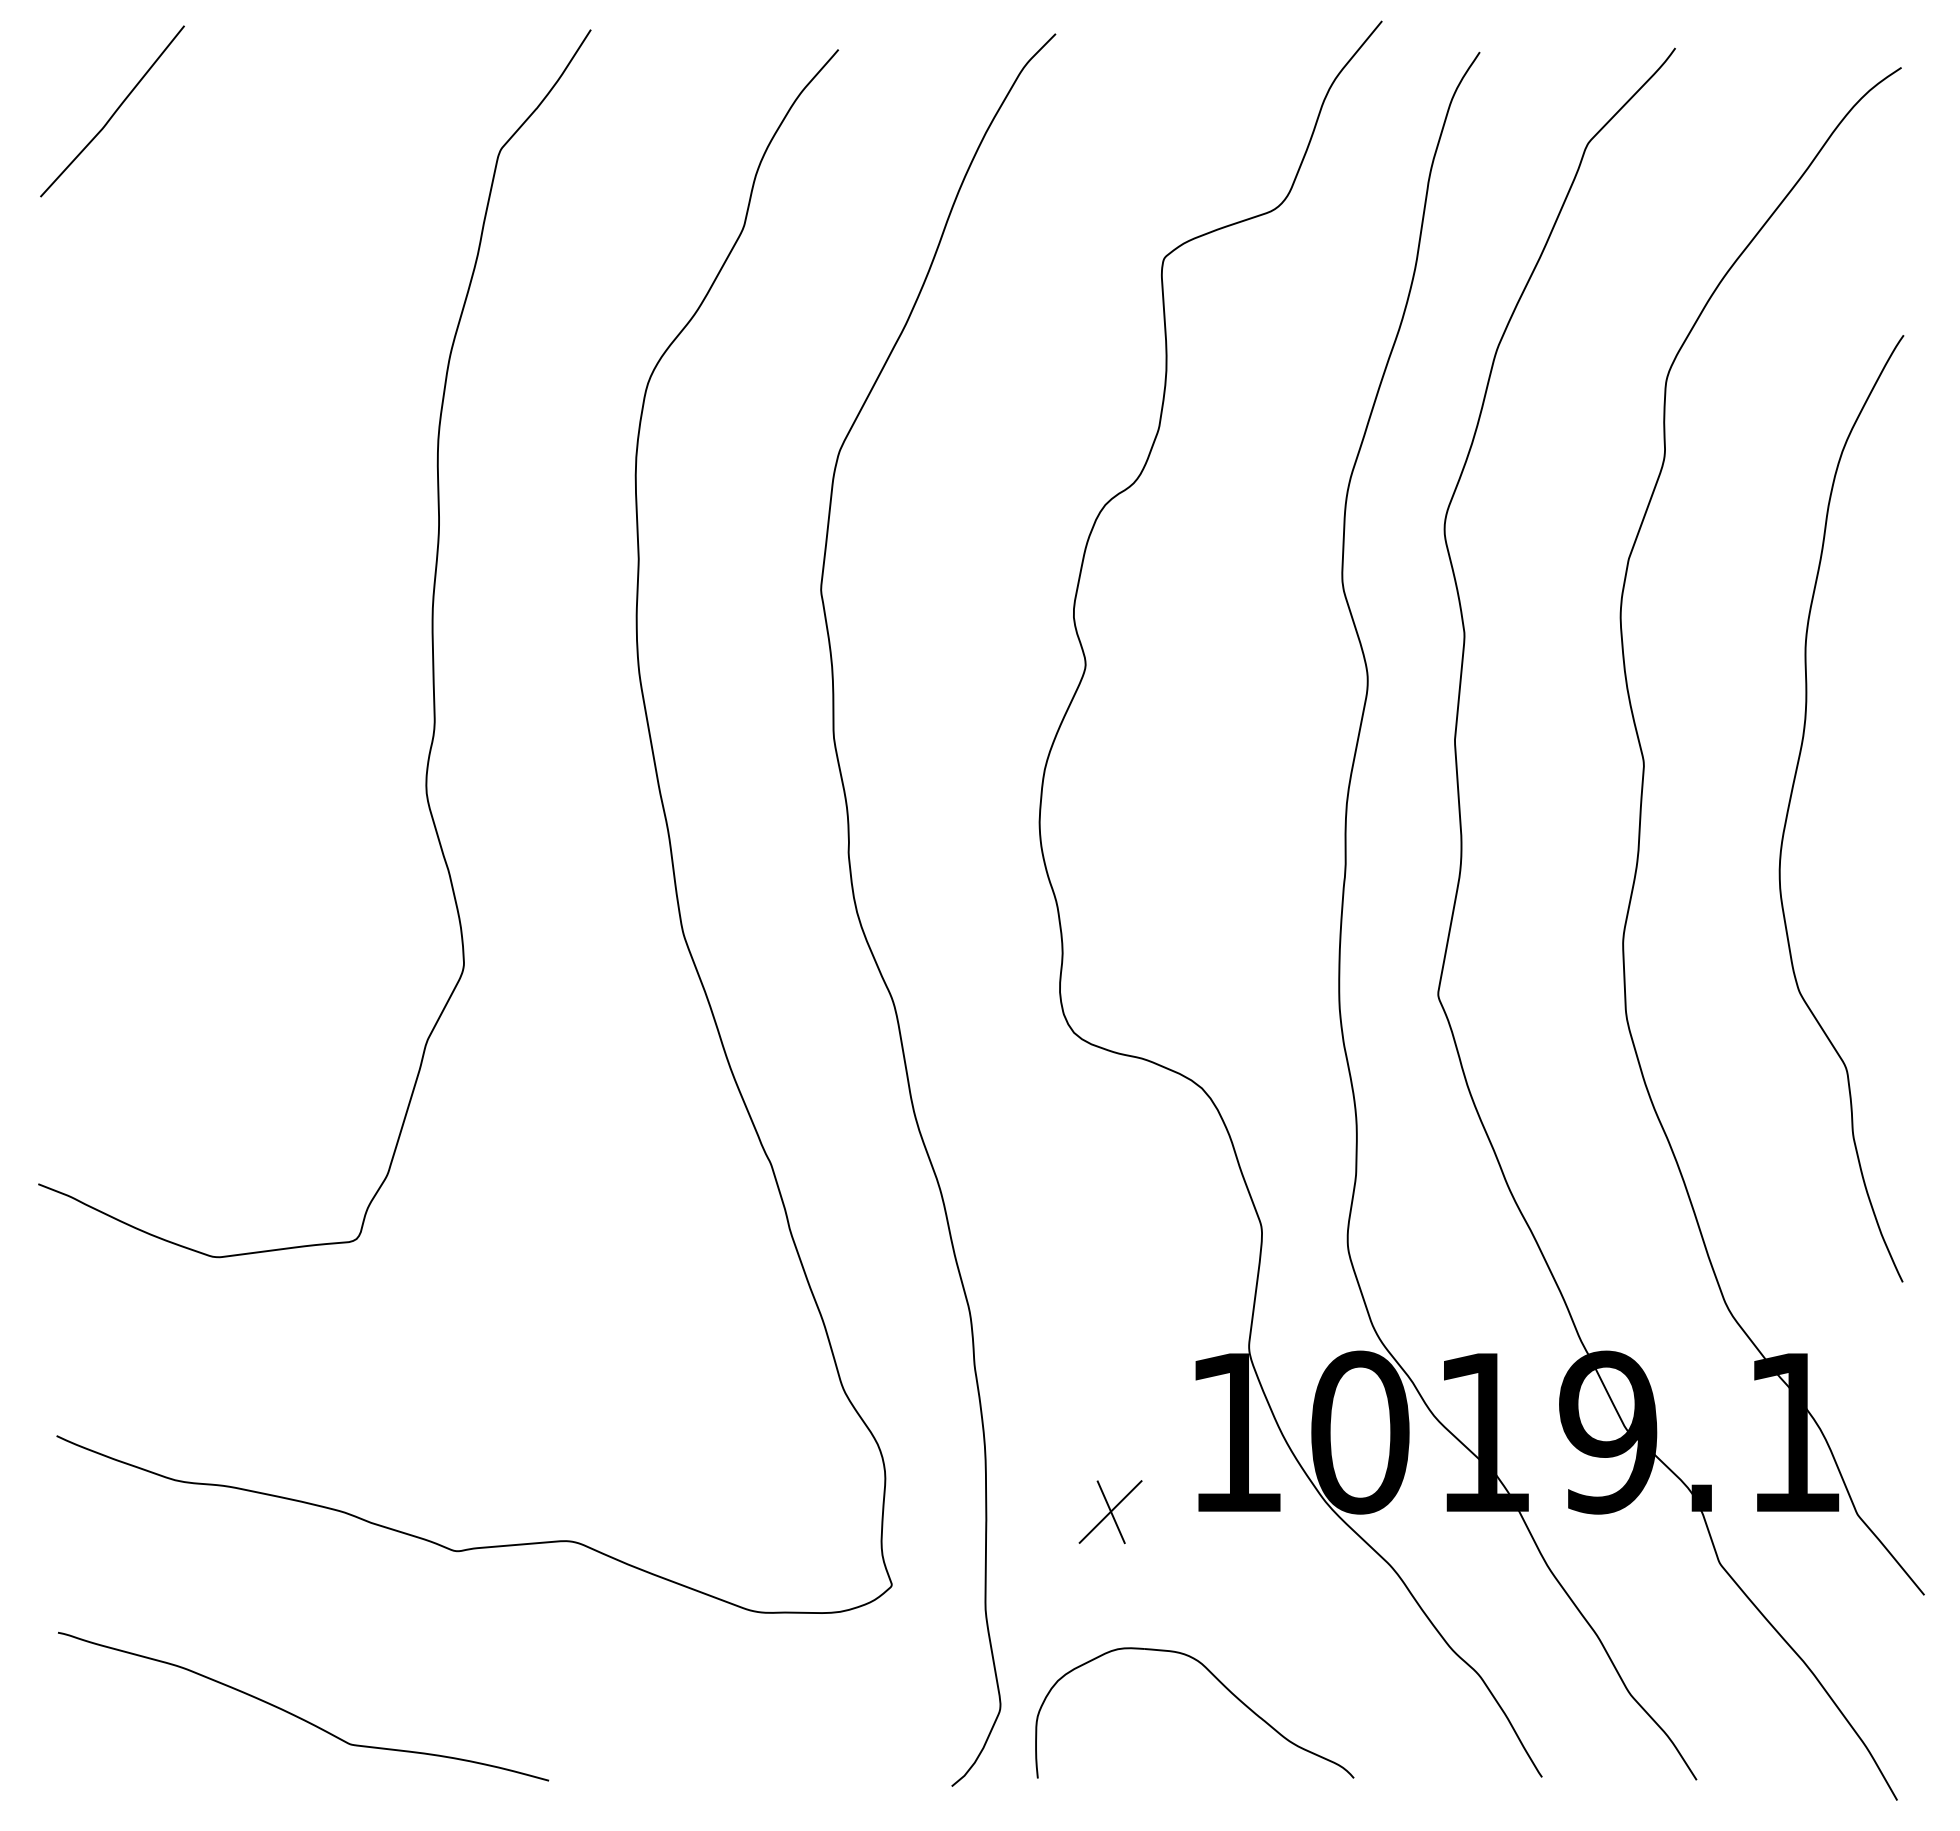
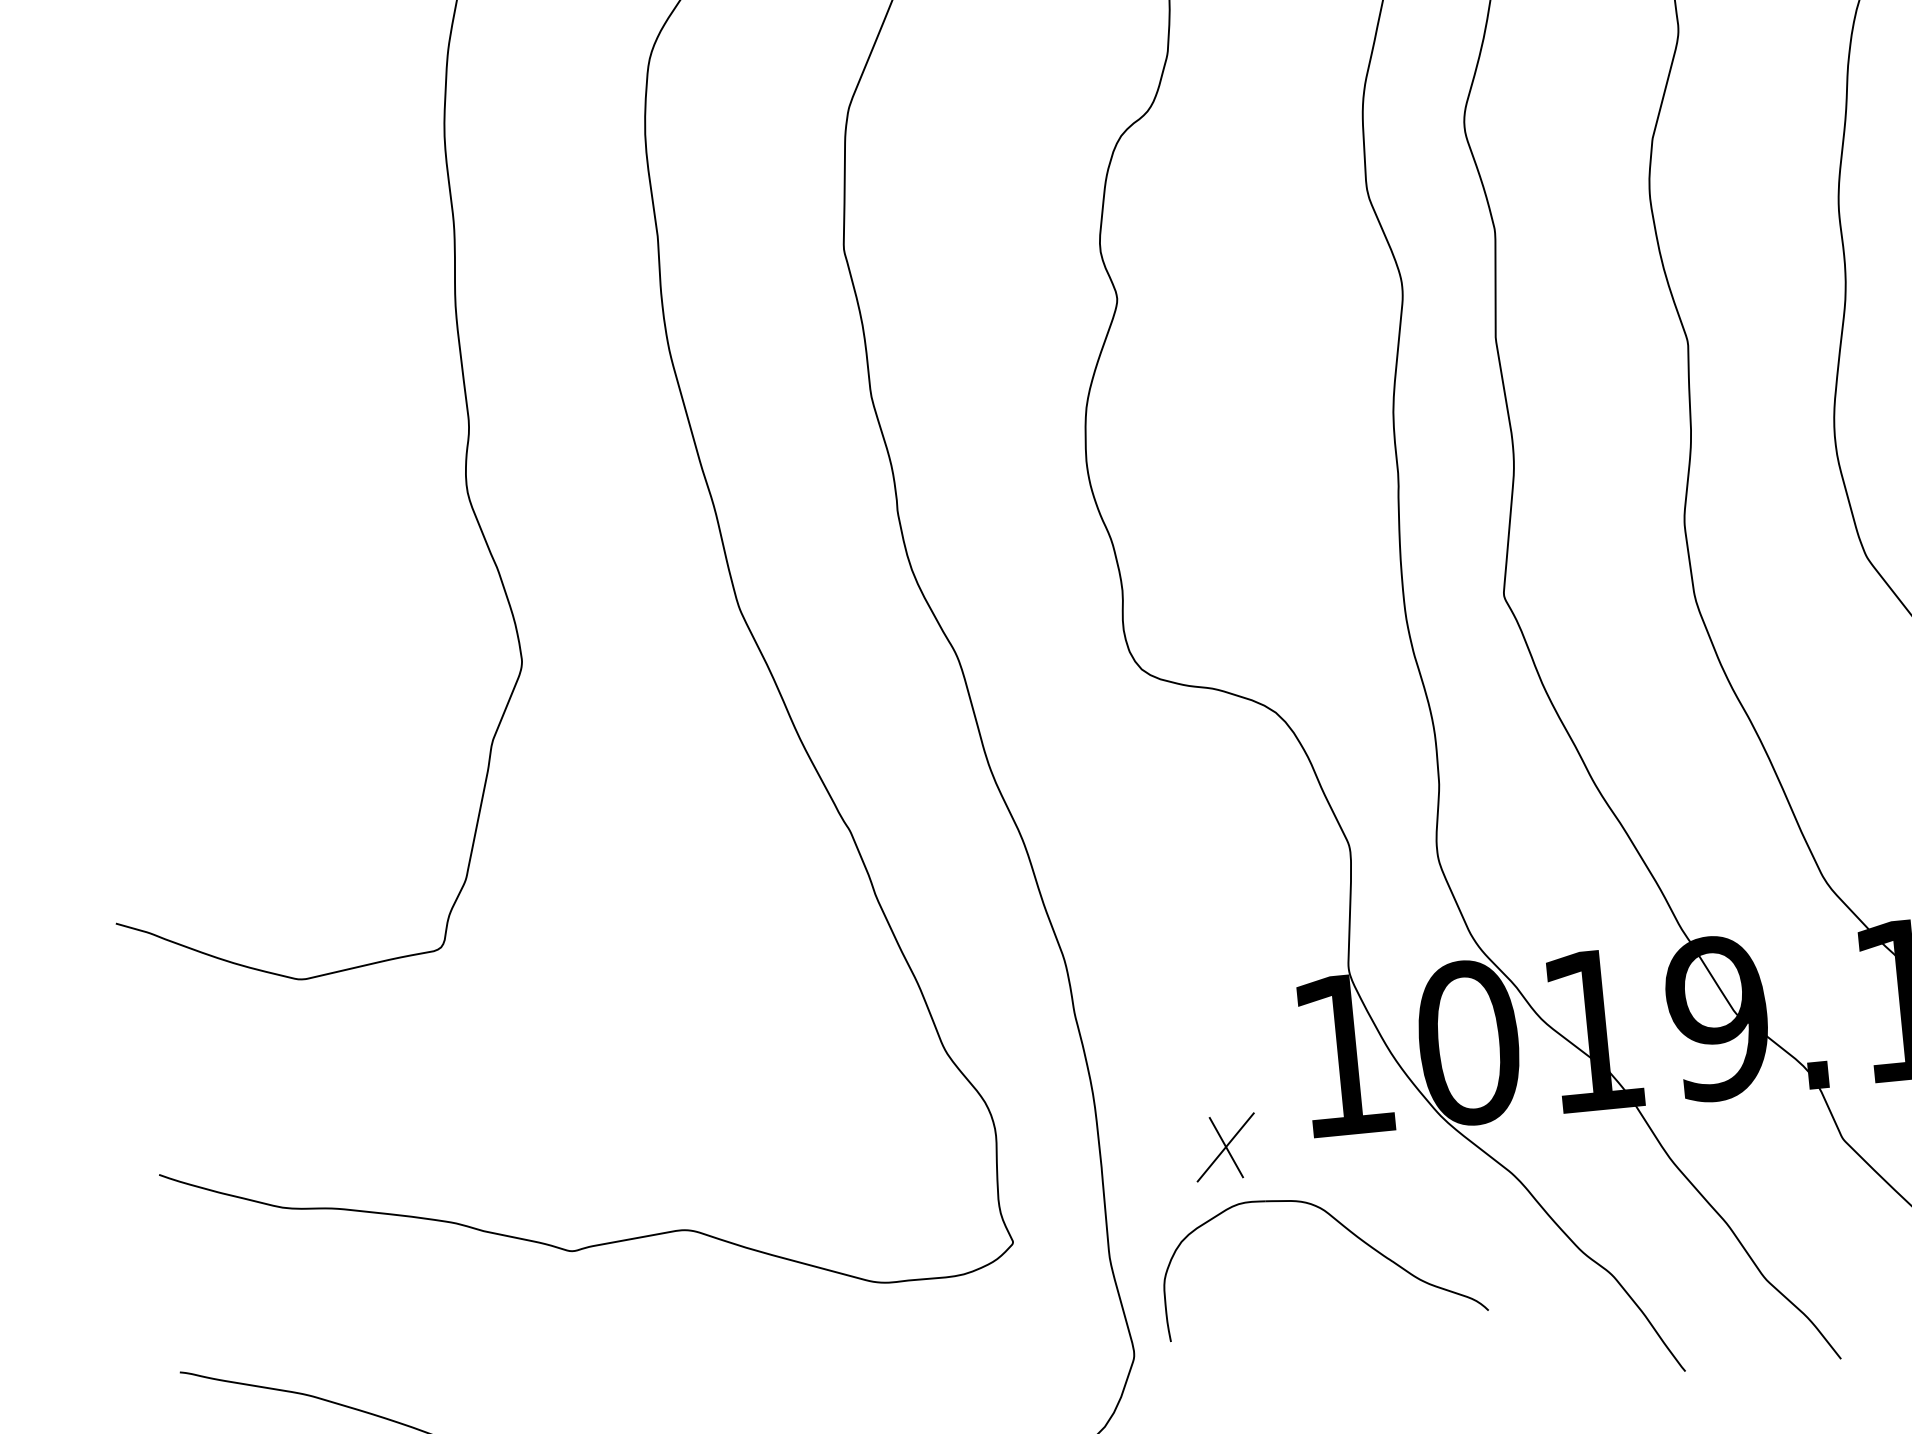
part: (1221, 1684) -> (1346, 1229), moved

